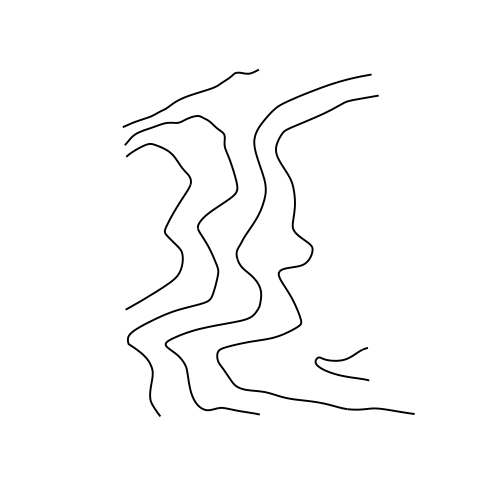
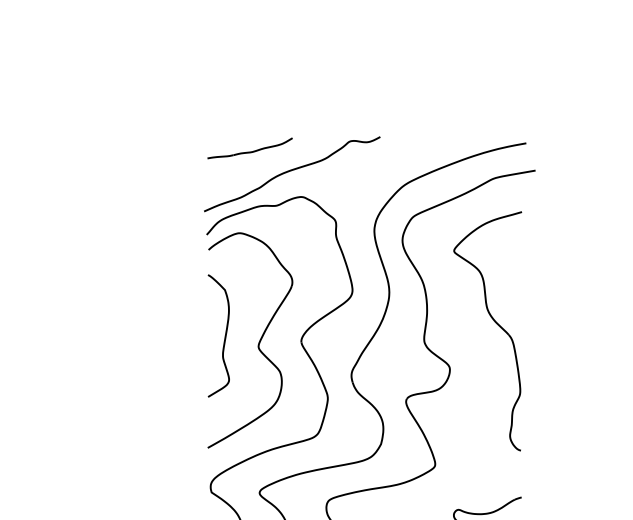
part: (158, 78) -> (250, 148), added
part: (347, 213) -> (495, 323), added
curve: (138, 222) -> (224, 335), added

